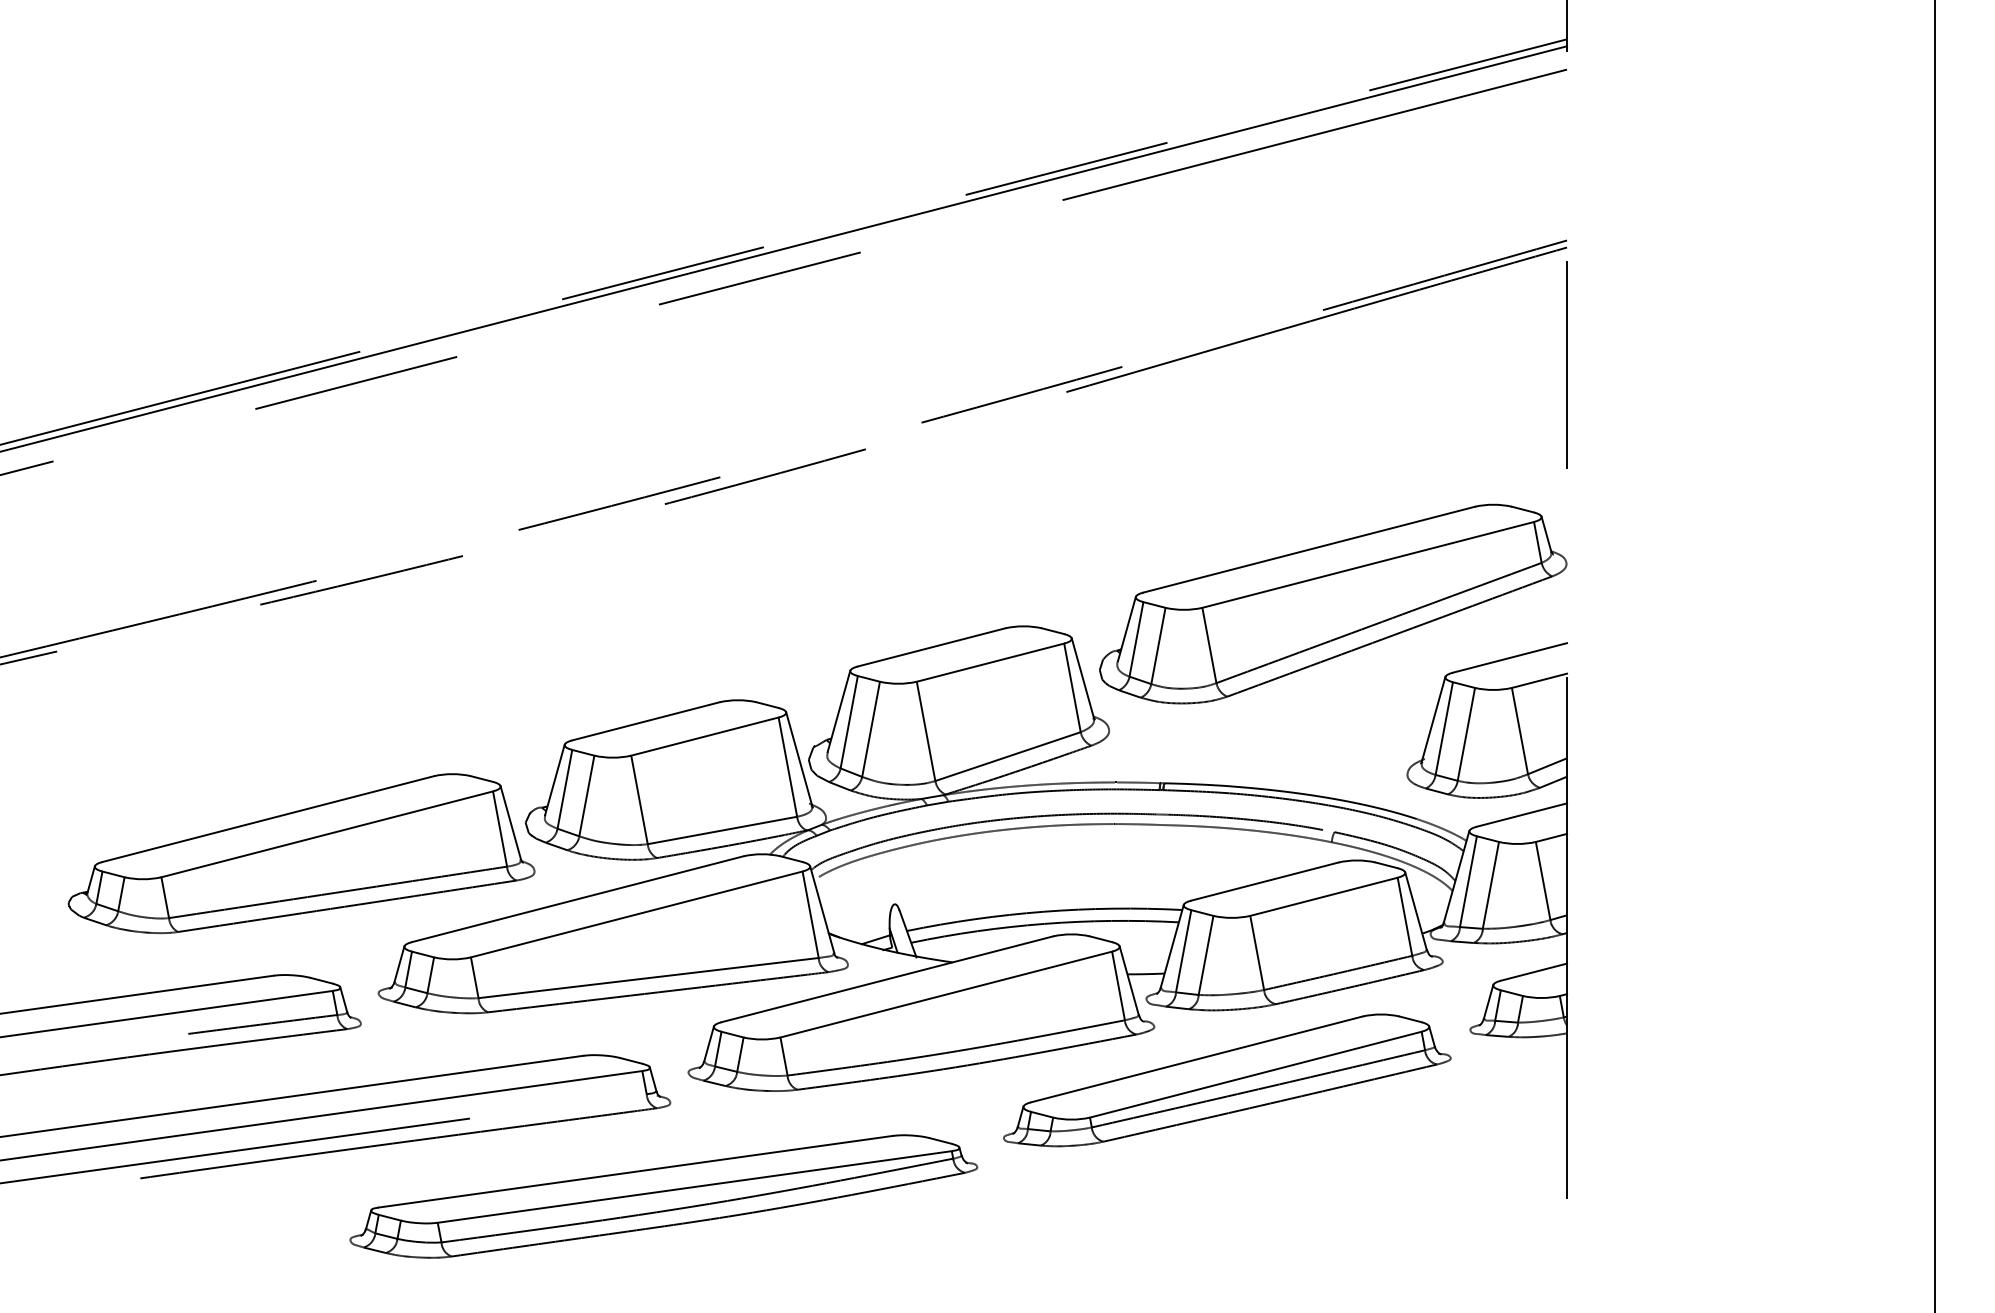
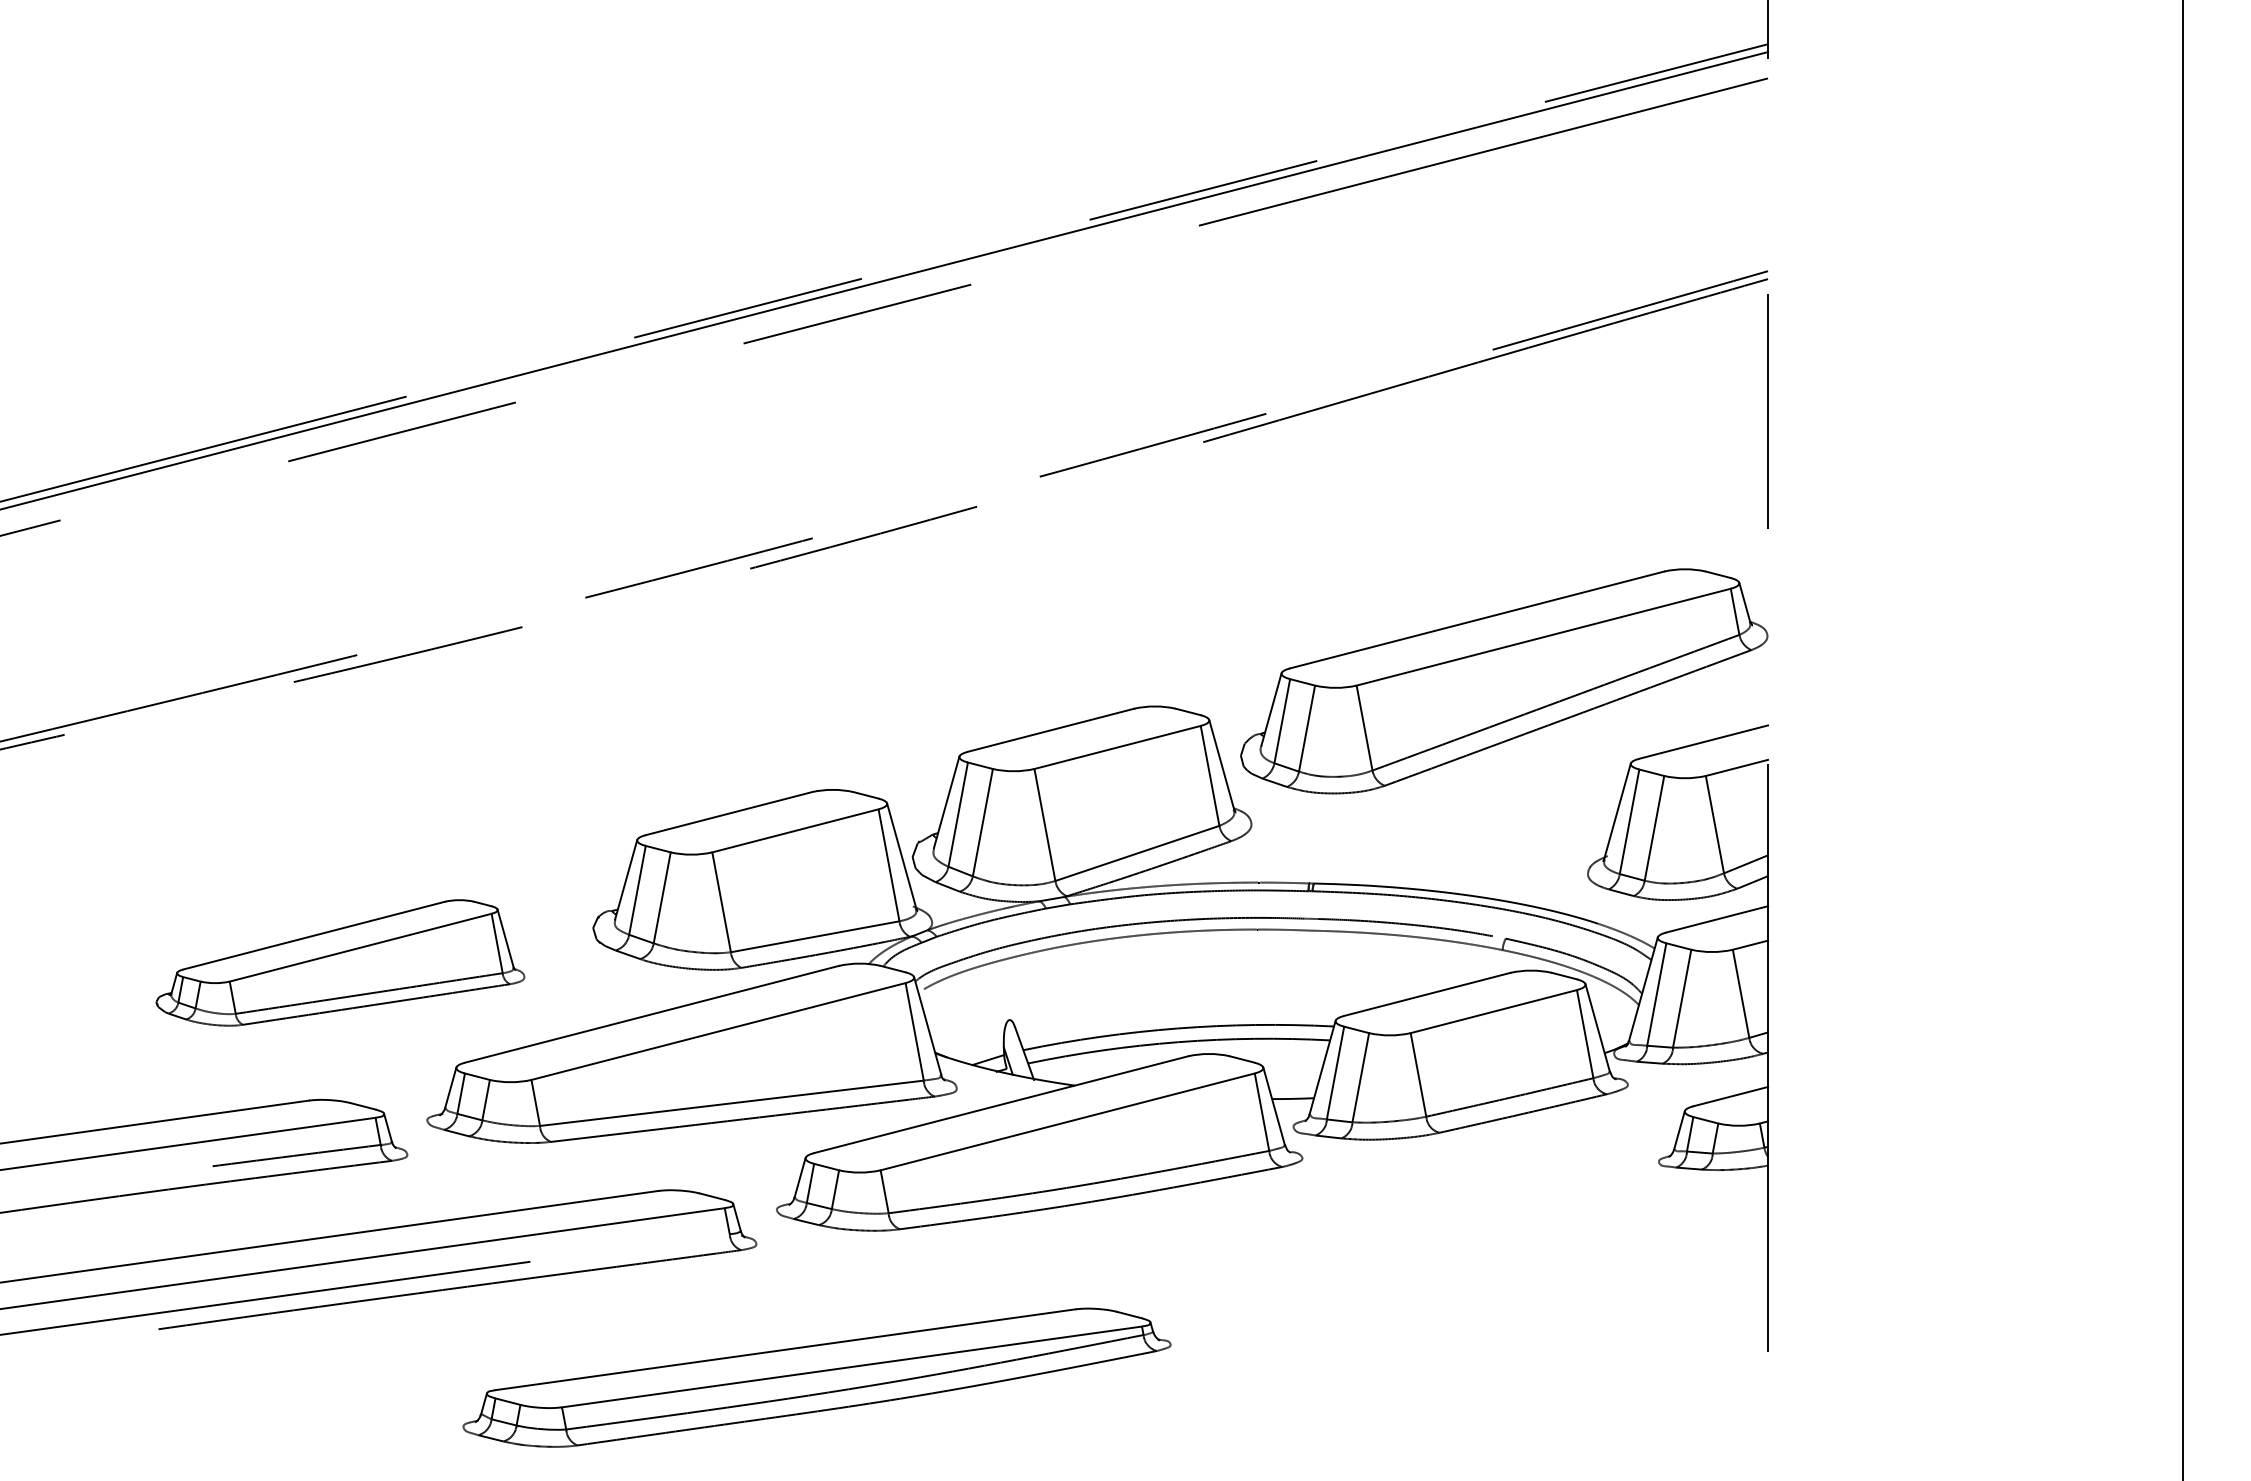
part: (301, 853) -> (340, 962), size x0.7
part: (1227, 1080) -> (1384, 1218), removed
part: (663, 1196) -> (816, 1377), moved

